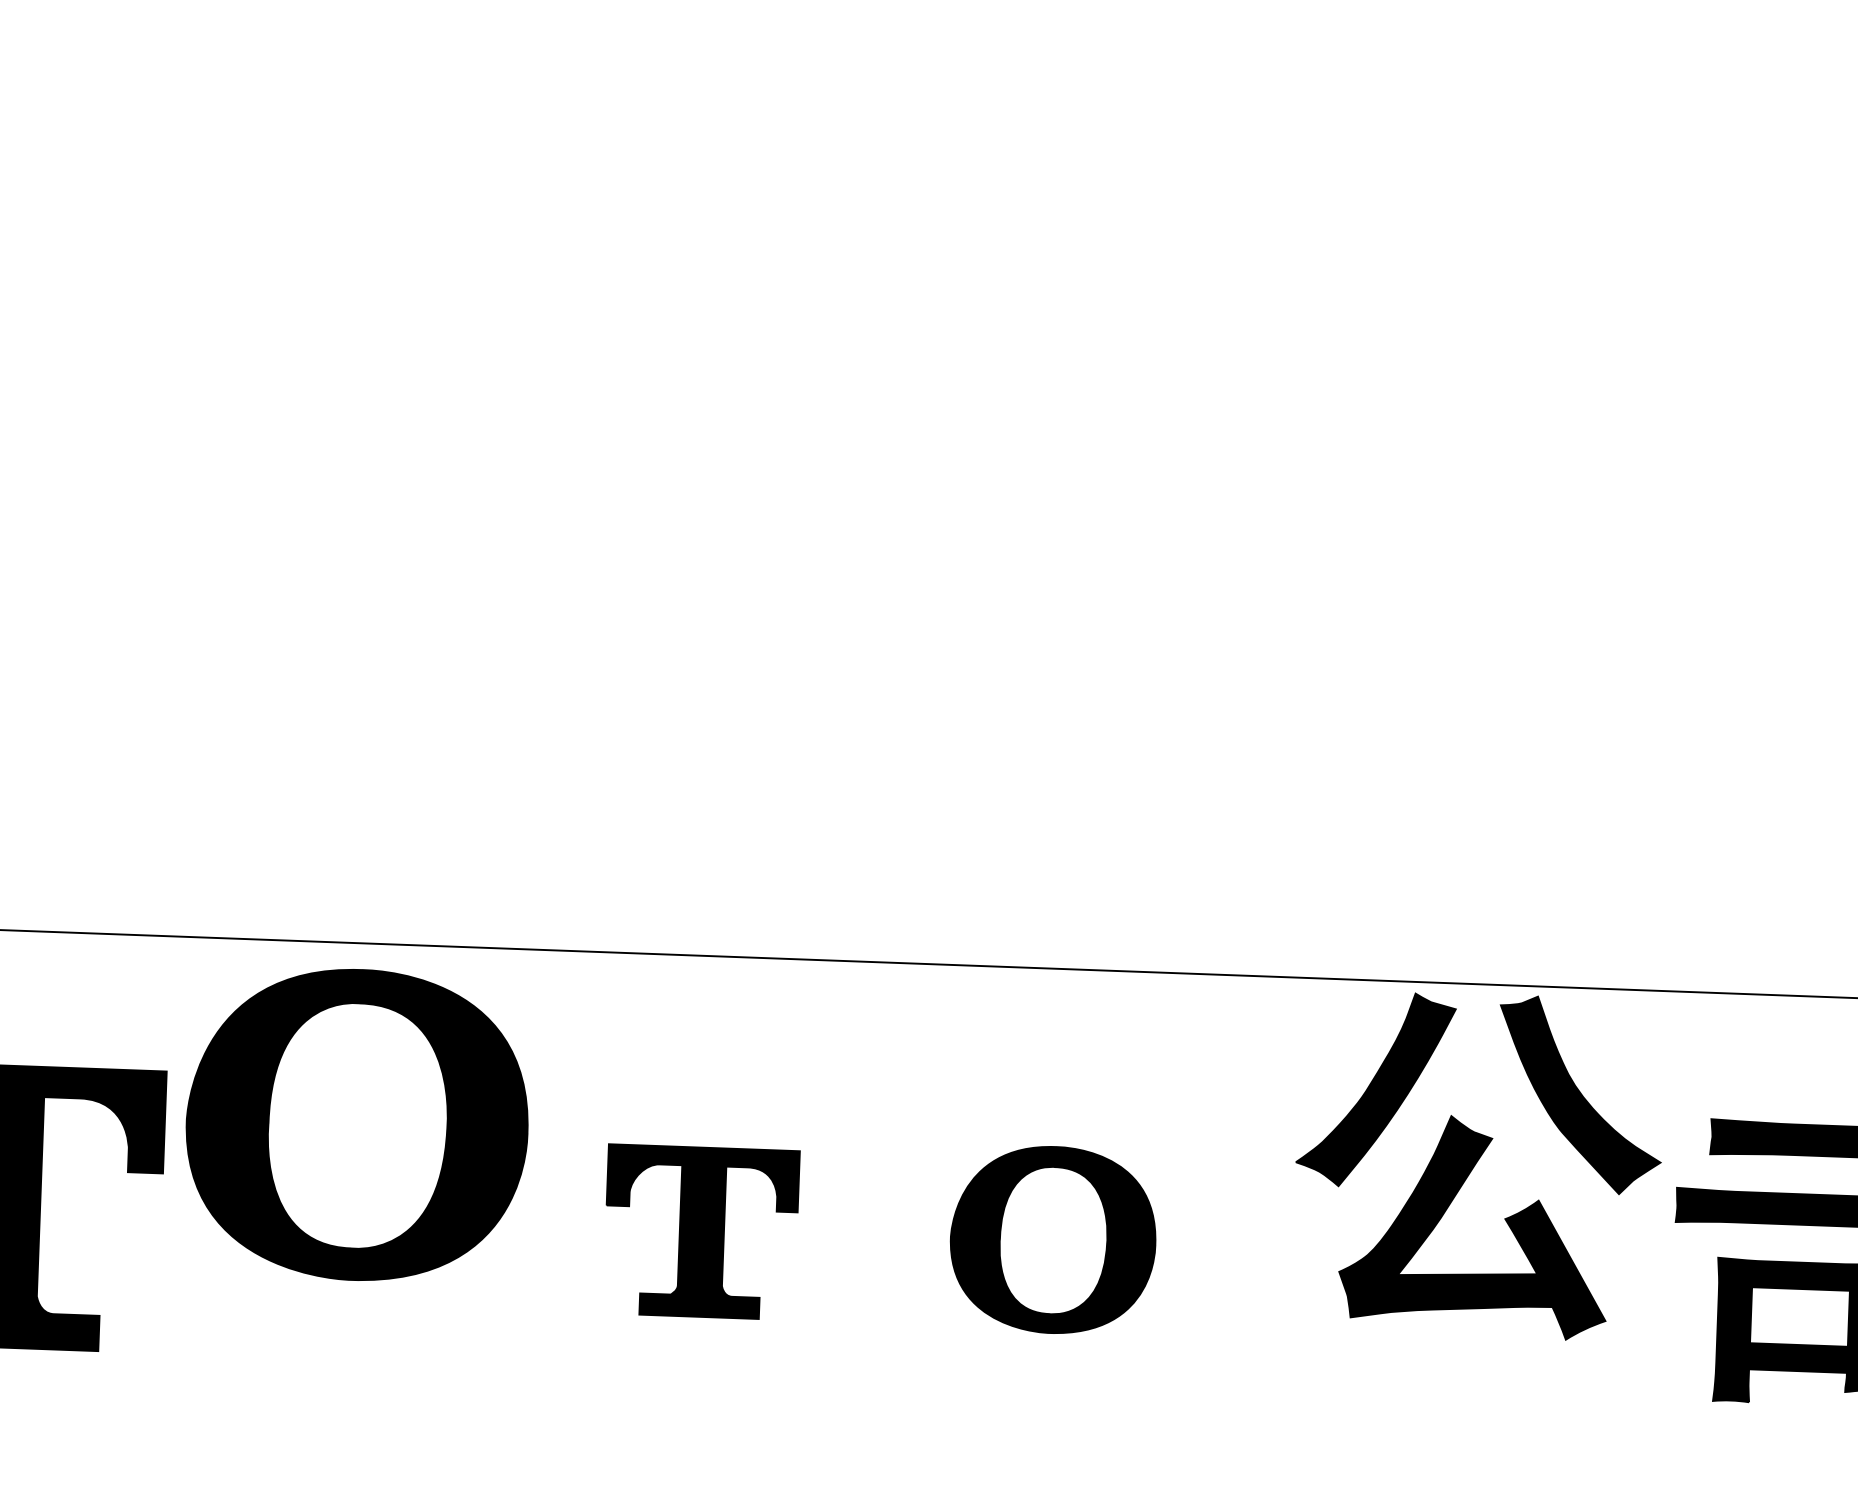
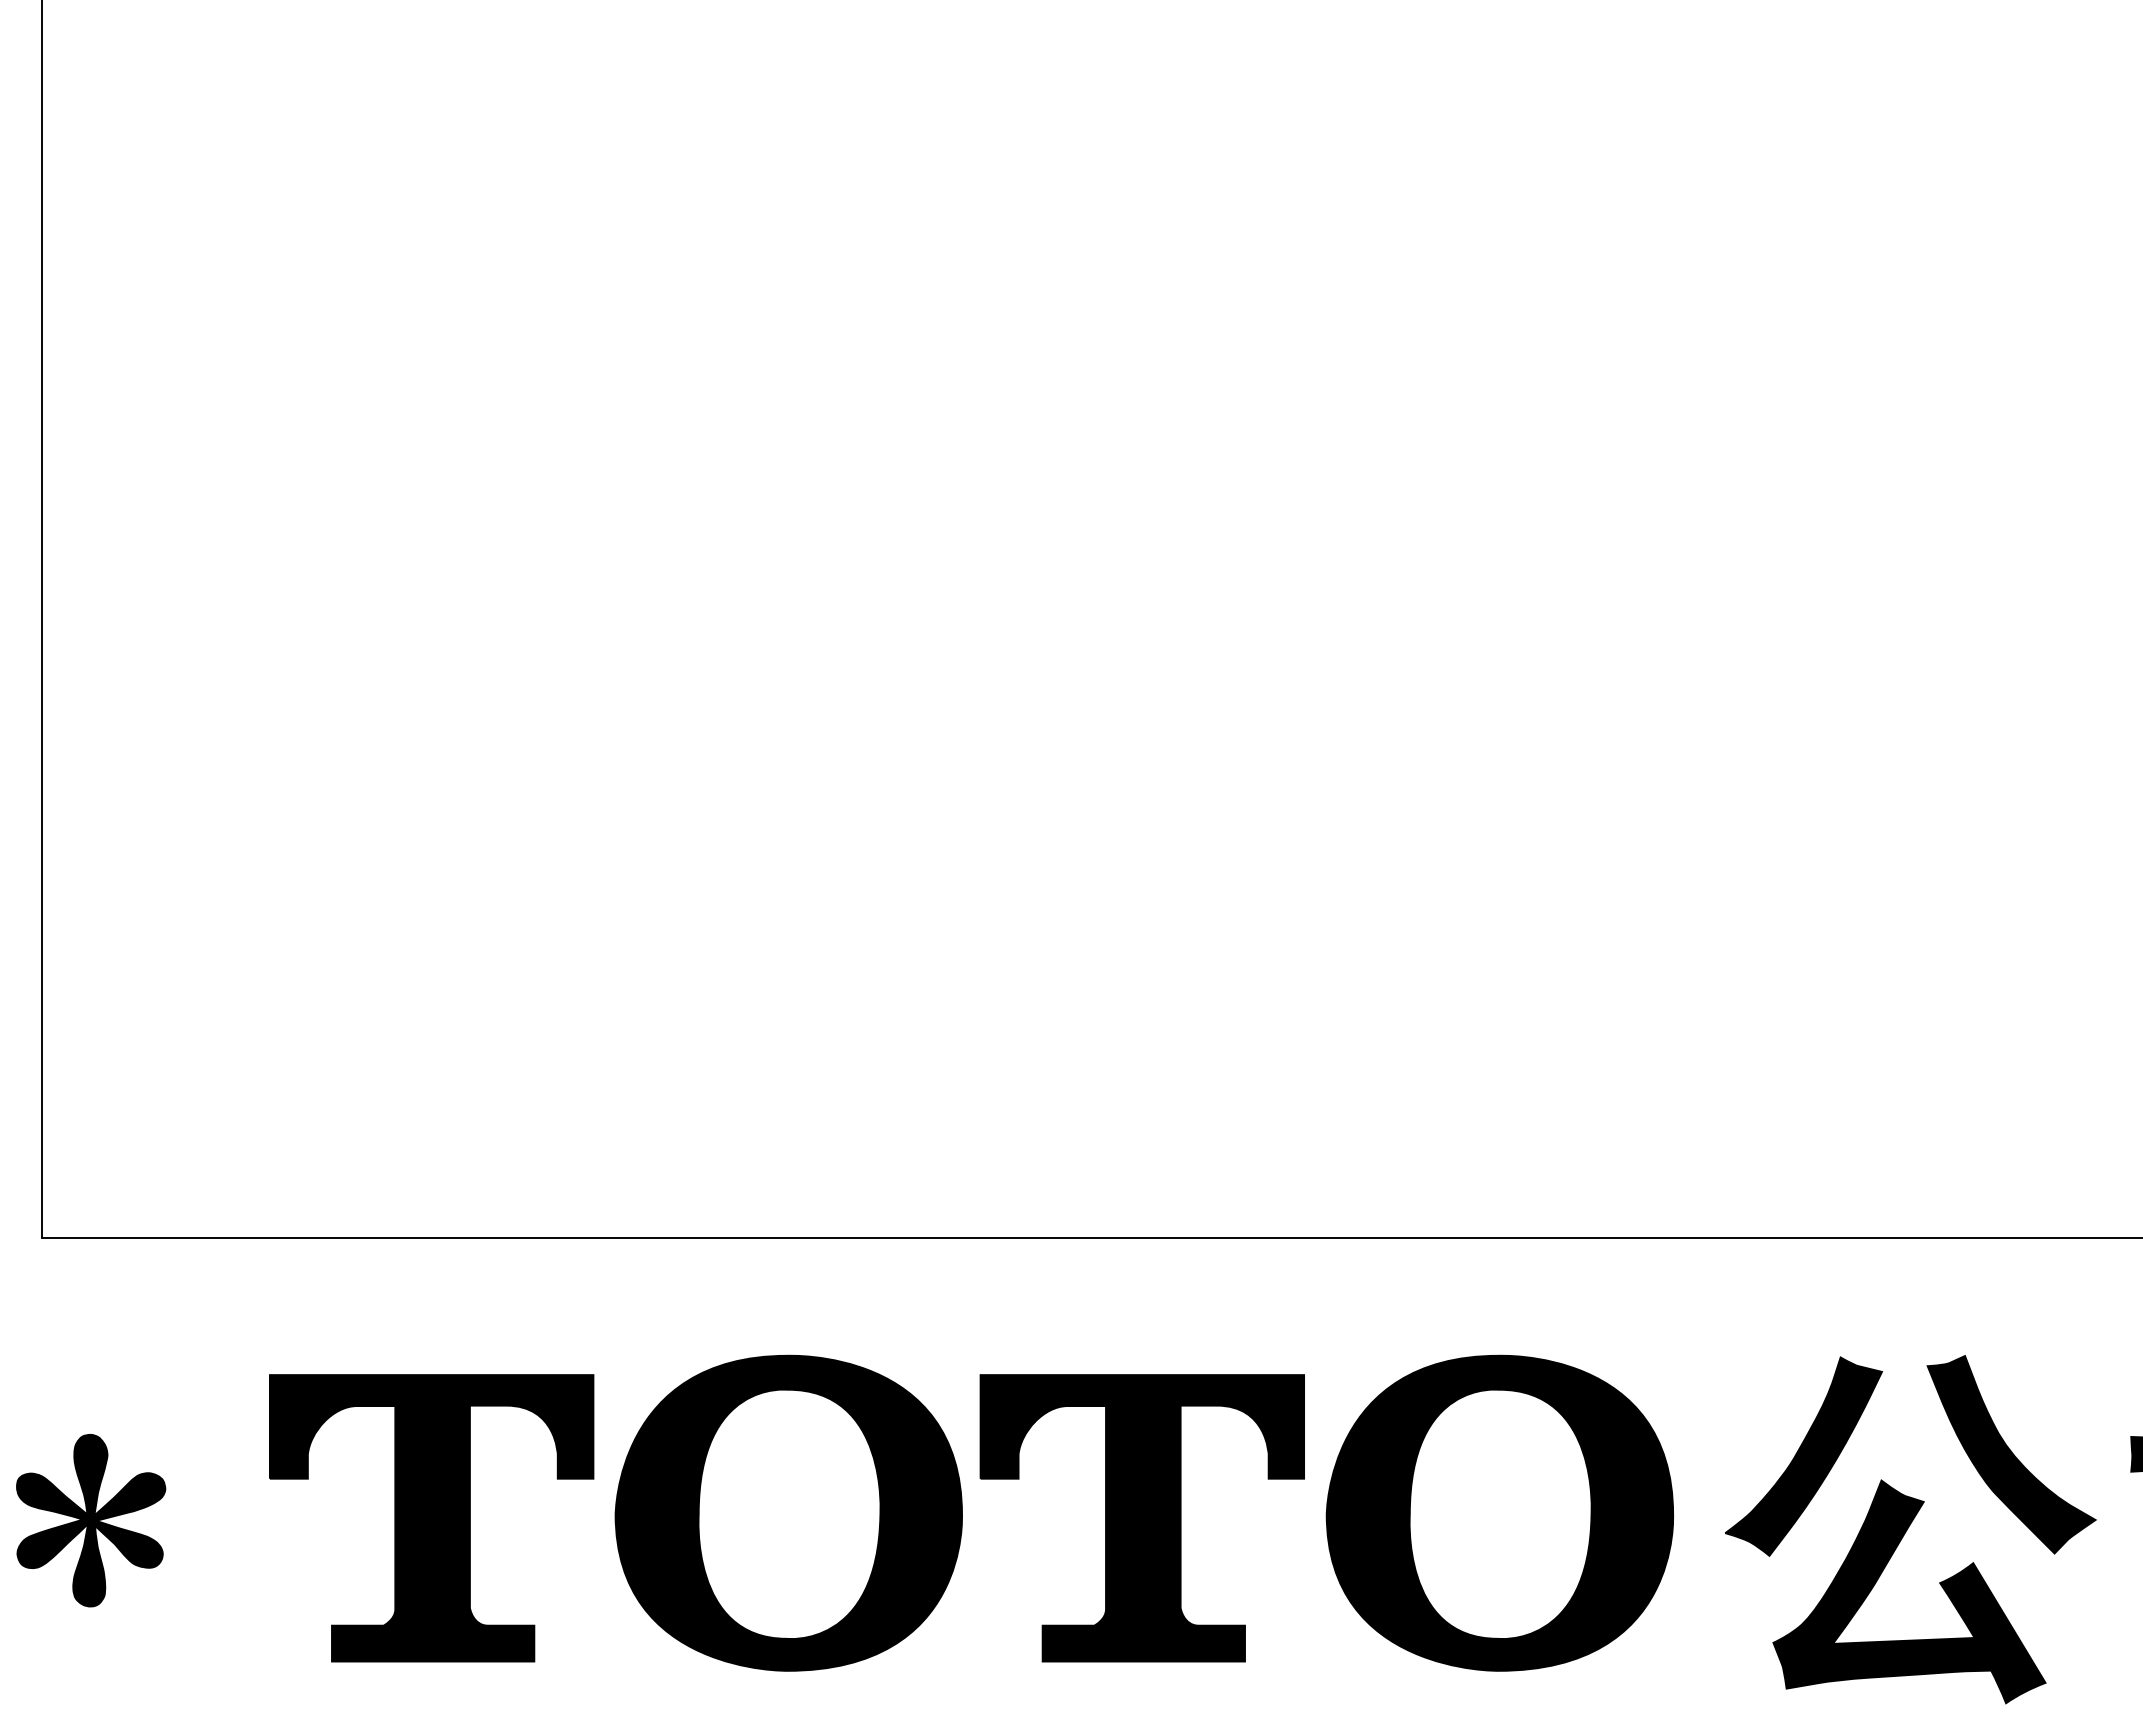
part: (356, 1124) -> (788, 1512), moved
part: (1478, 1165) -> (1910, 1529), moved
part: (700, 1232) -> (1141, 1518), size x1.67
part: (1052, 1239) -> (1499, 1512), size x1.67

